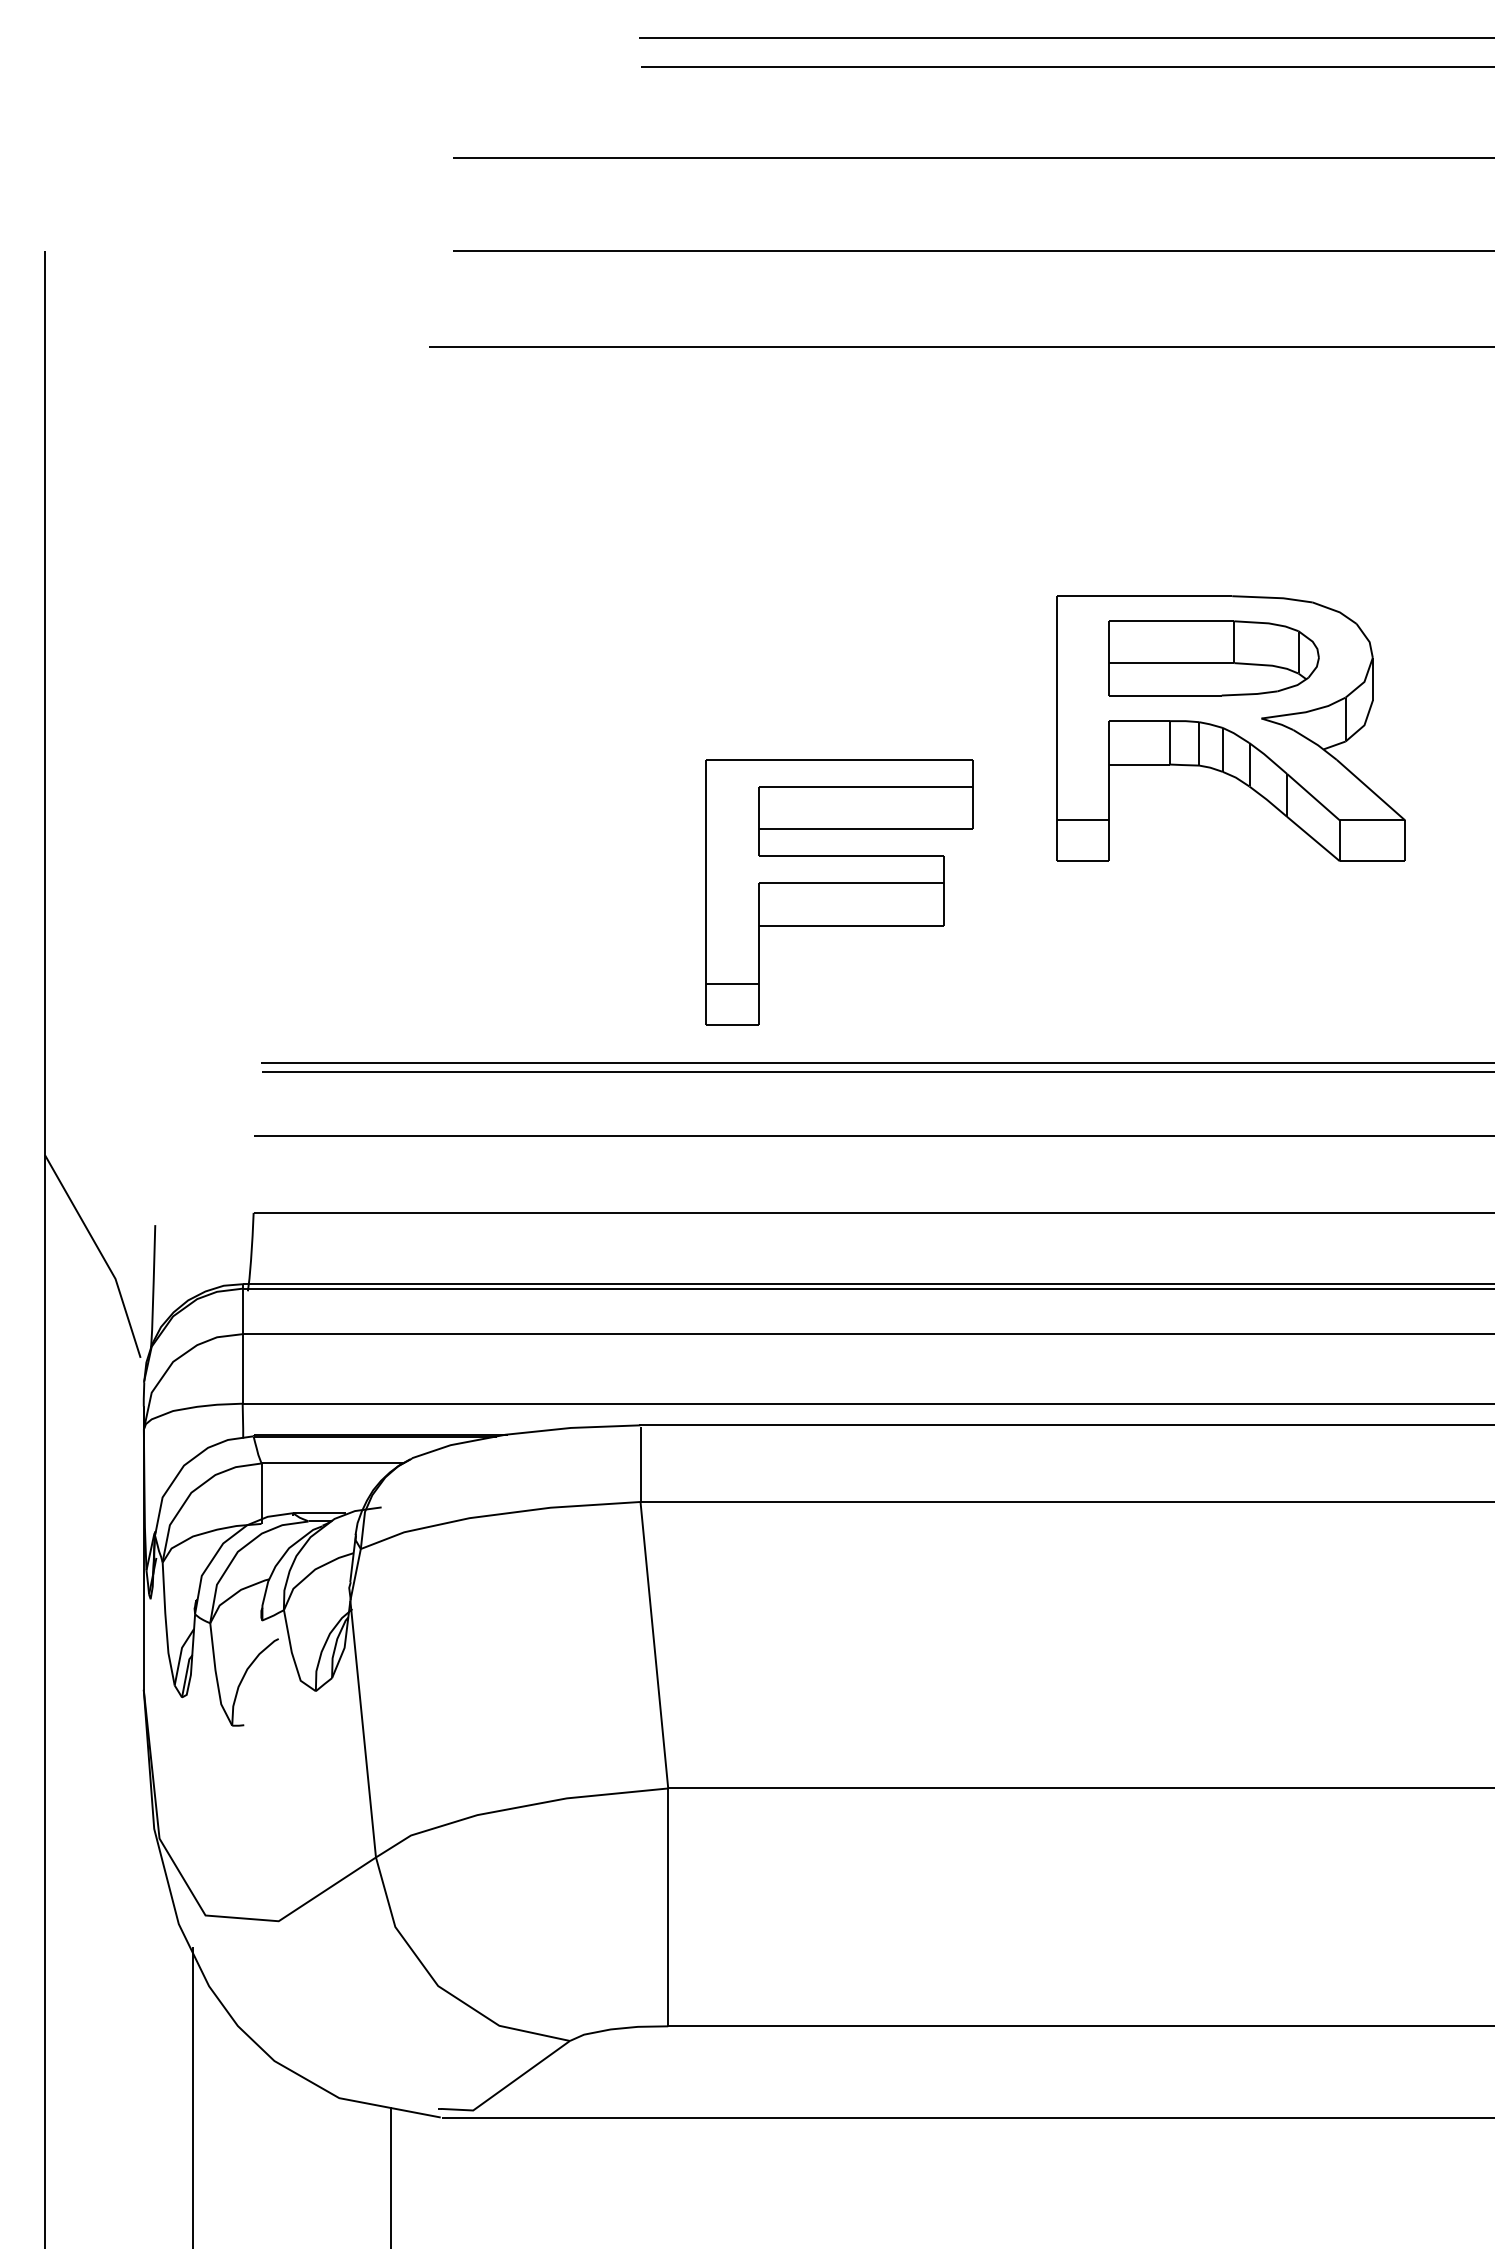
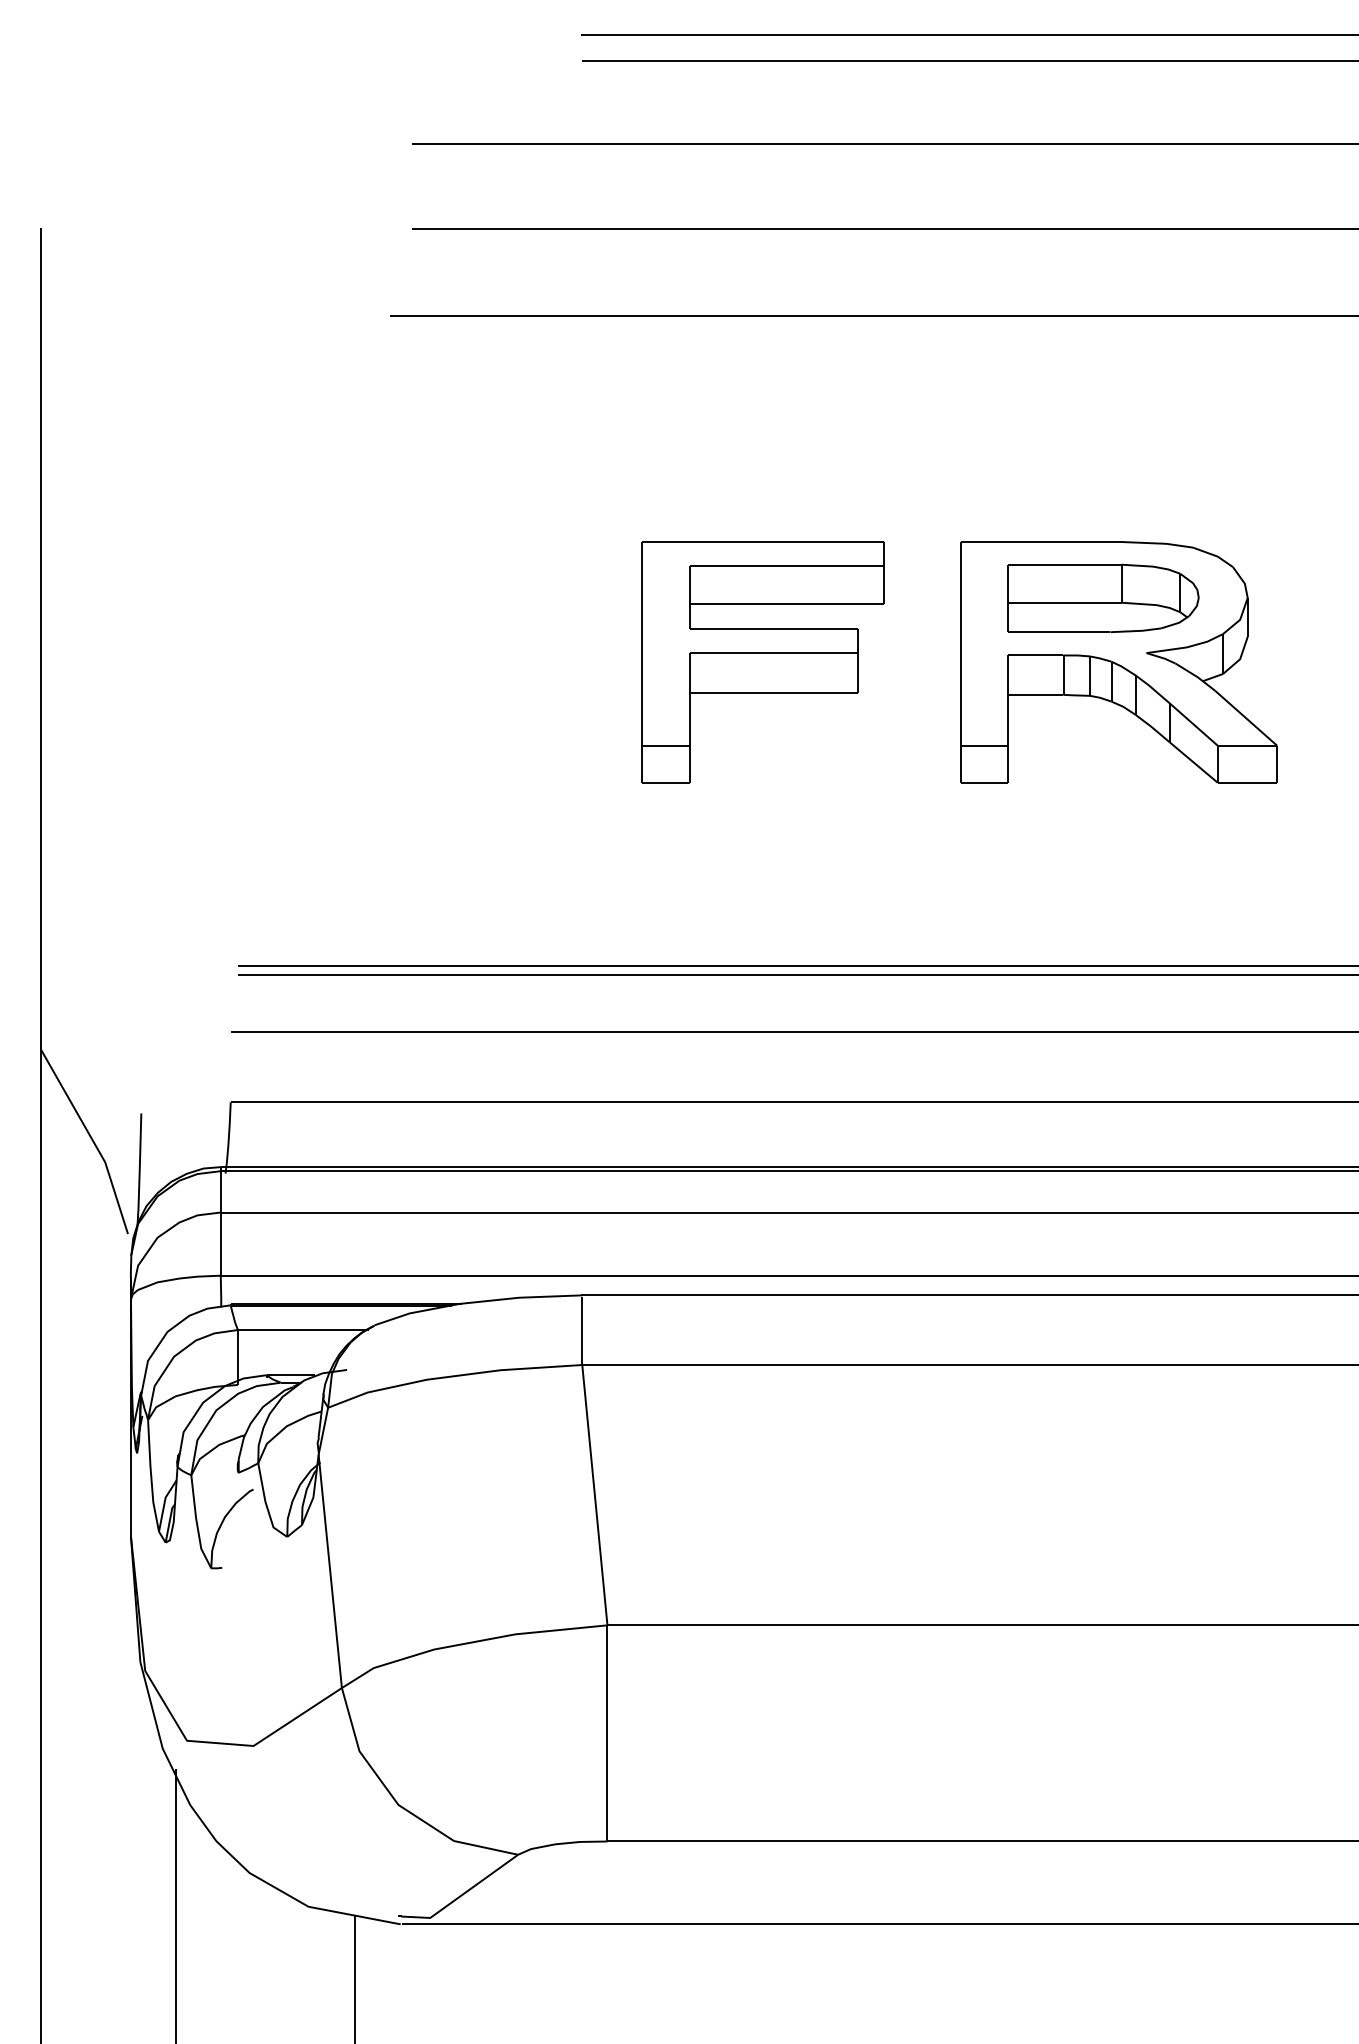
part: (839, 892) -> (763, 662), moved

